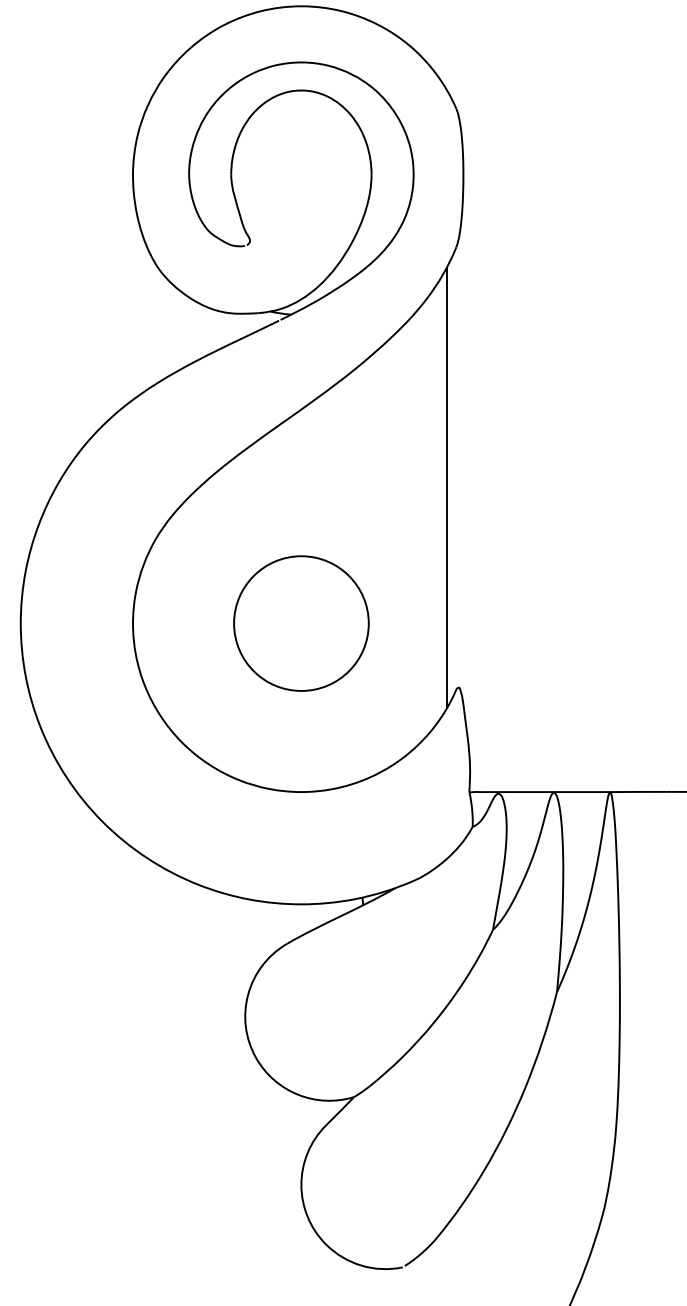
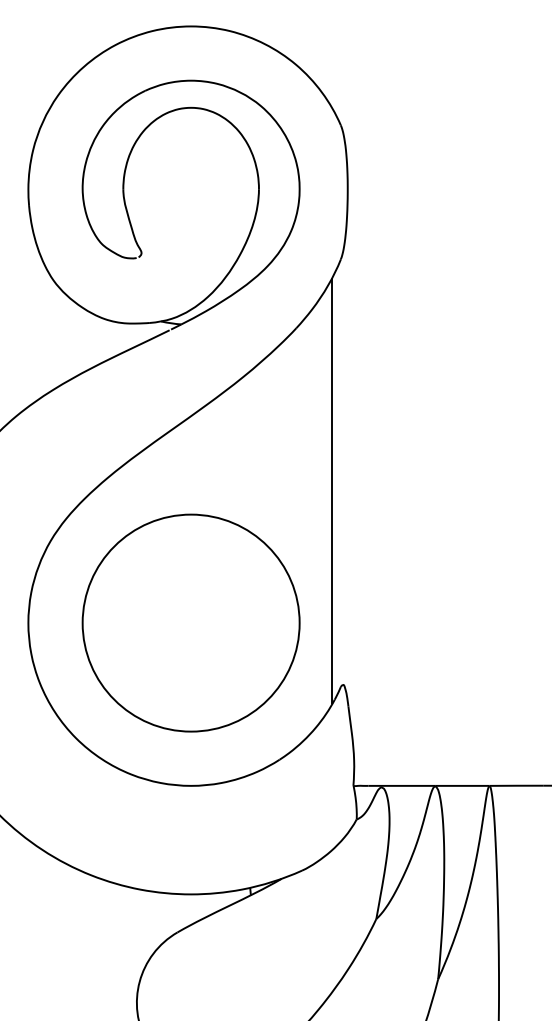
part: (301, 623) -> (191, 622), size x1.67

